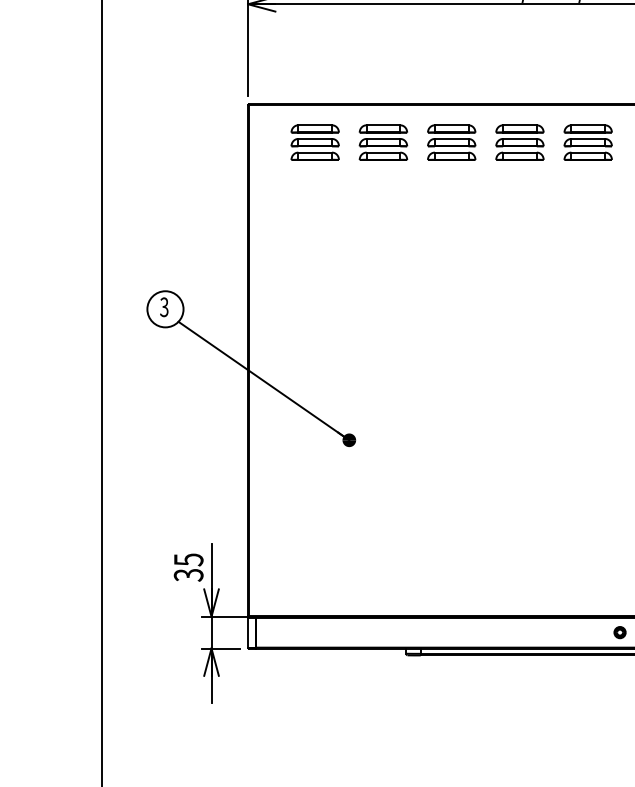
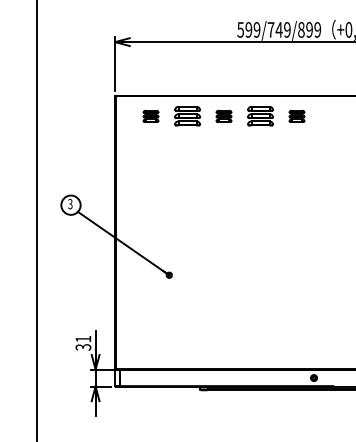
part: (314, 143) -> (150, 116), size x0.6
part: (450, 143) -> (223, 116), size x0.6
part: (587, 143) -> (296, 116), size x0.6
text: (188, 558) -> (83, 338), 35 -> 31

